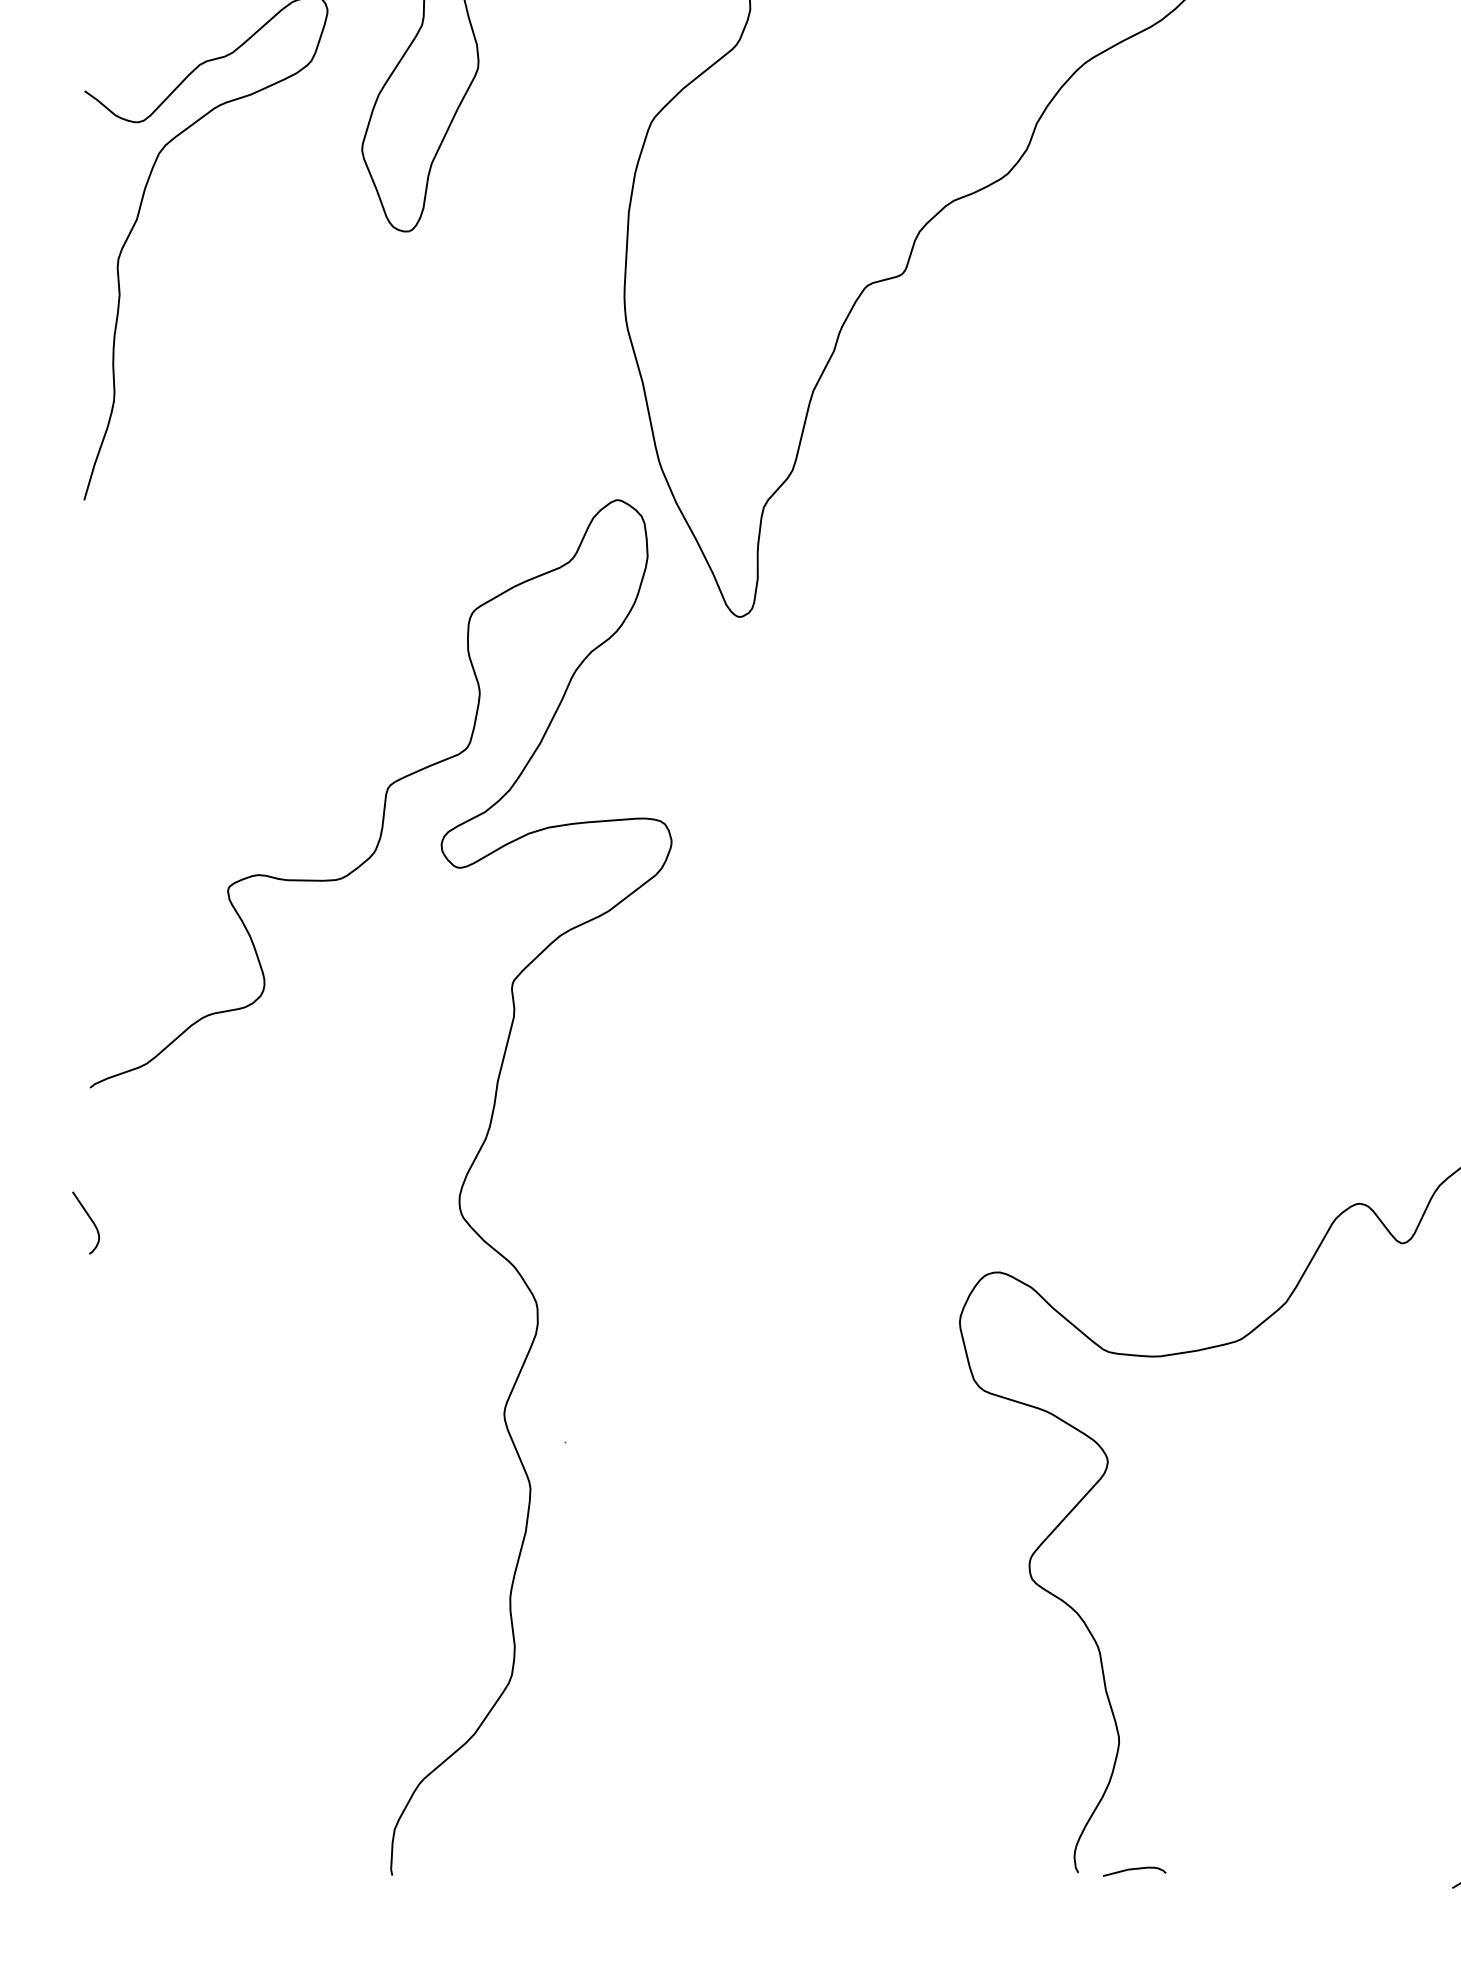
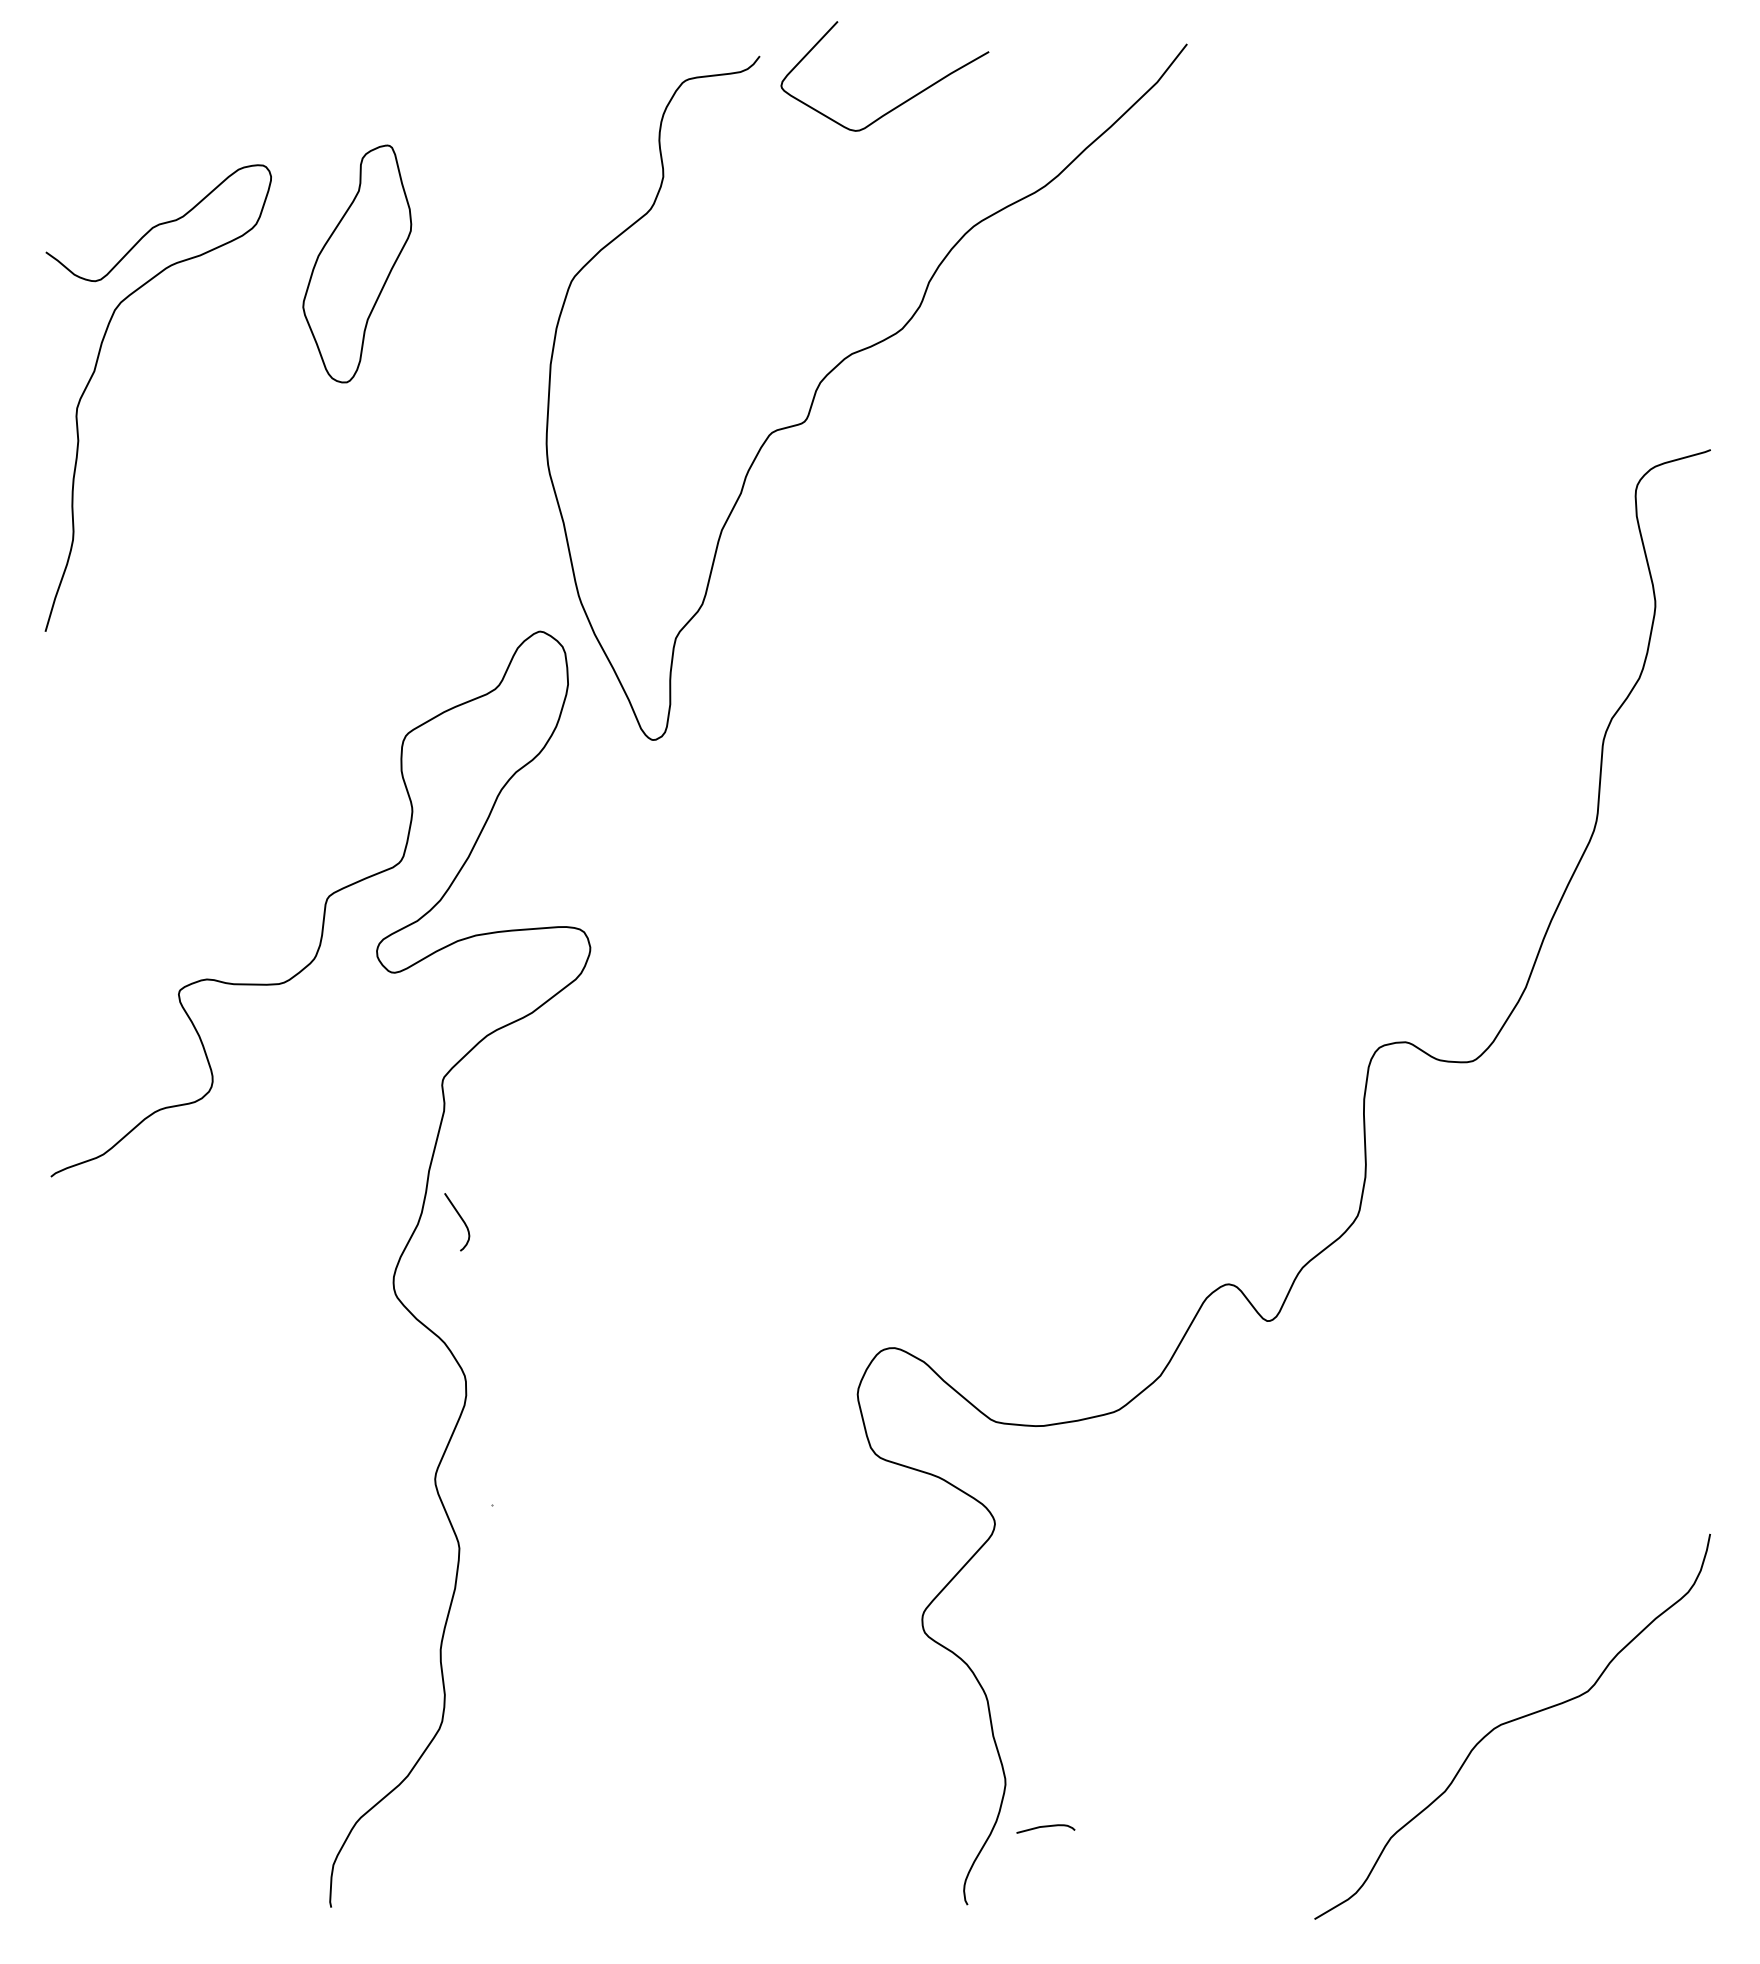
curve: (90, 1221) -> (461, 1220), moved
curve: (1134, 1870) -> (1045, 1827), moved

